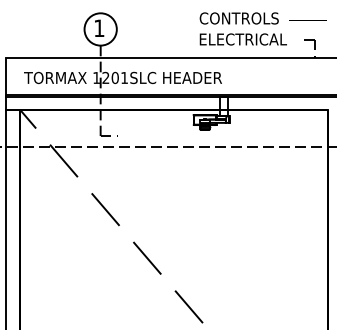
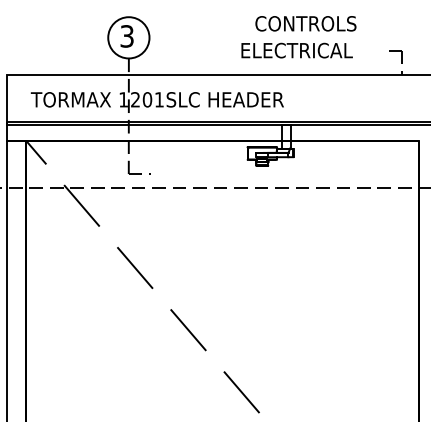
text: (99, 28) -> (127, 36), 1 -> 3
text: (242, 39) -> (295, 50), moved

